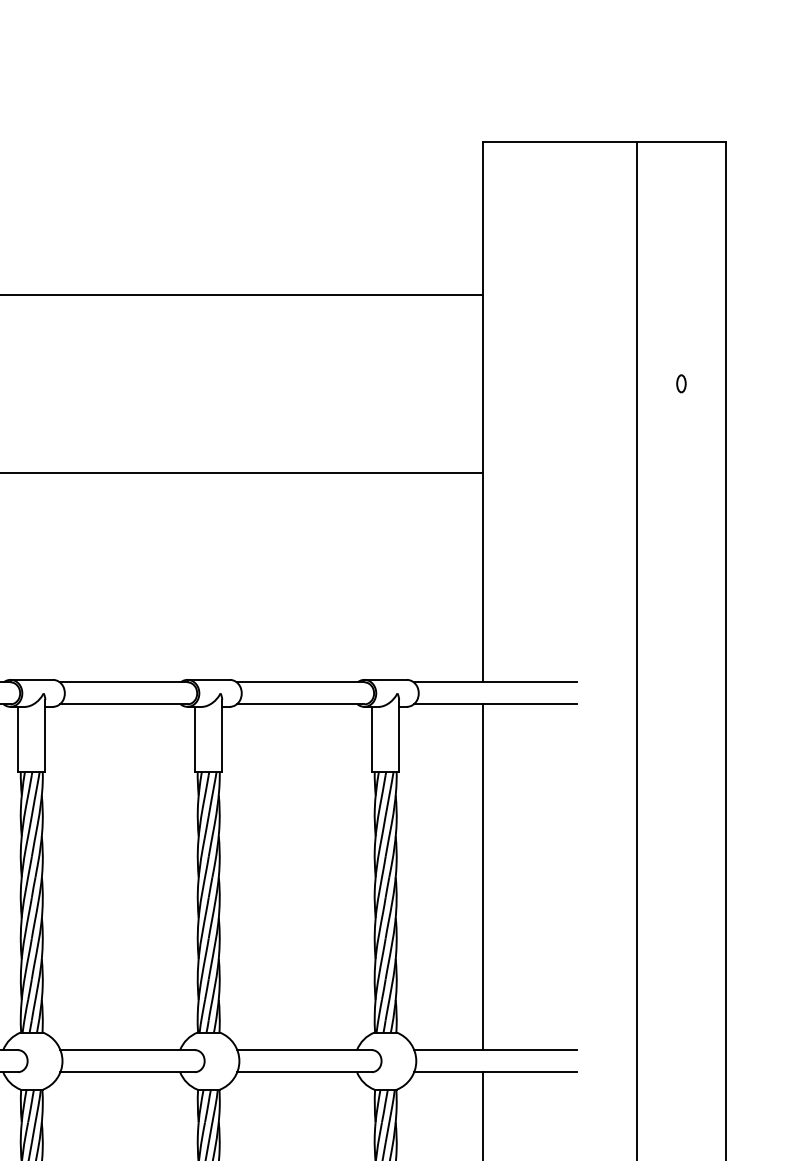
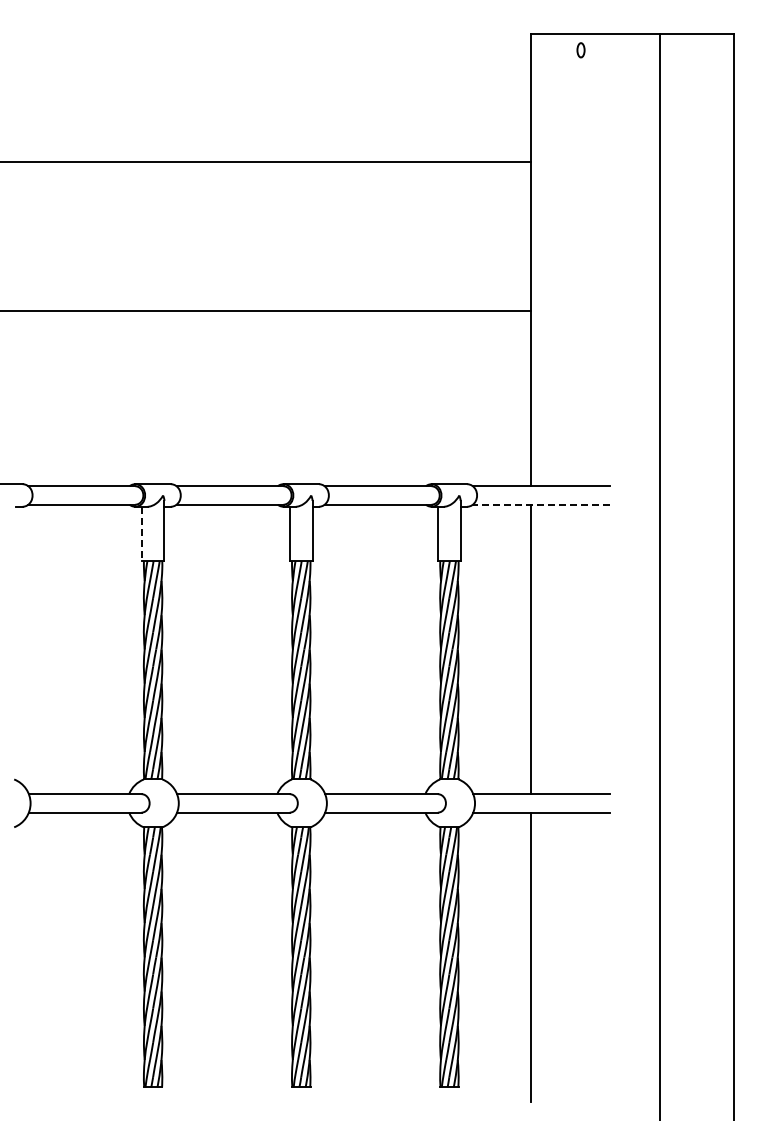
part: (680, 384) -> (580, 50), moved
line: (495, 704) -> (541, 504), solid -> dashed
line: (17, 739) -> (141, 534), solid -> dashed

